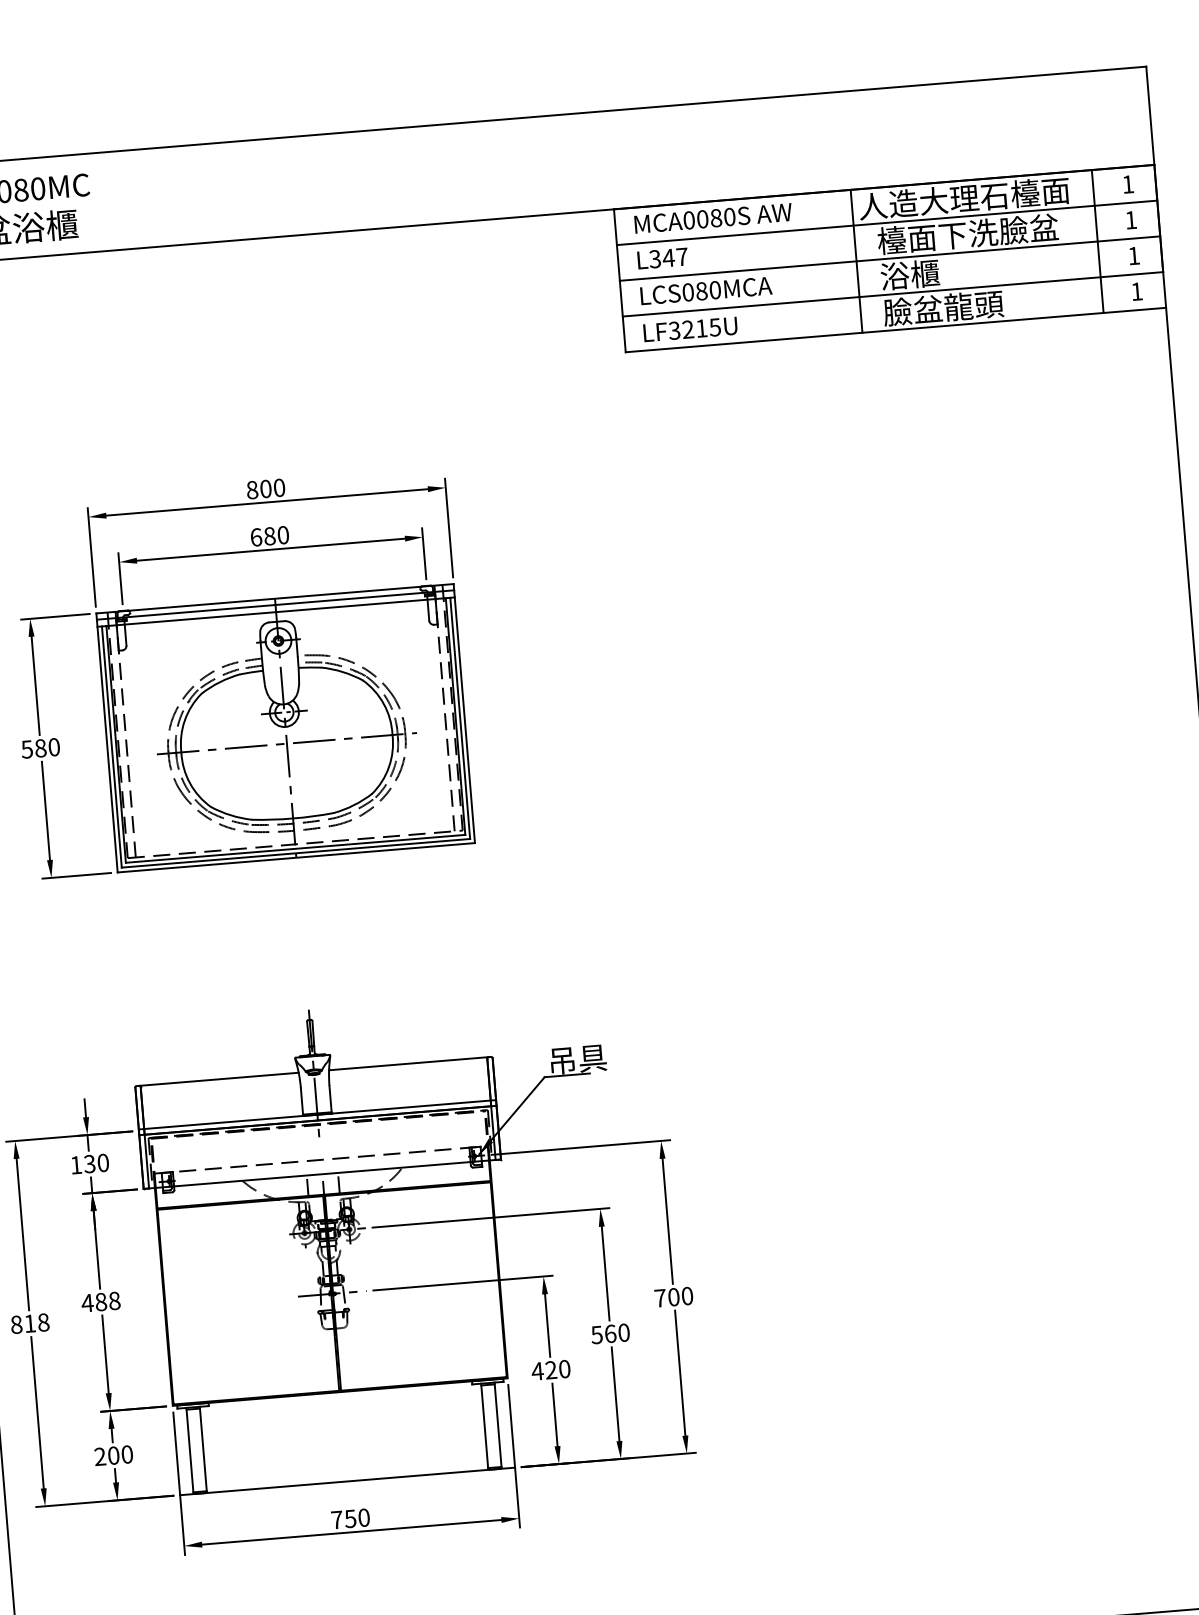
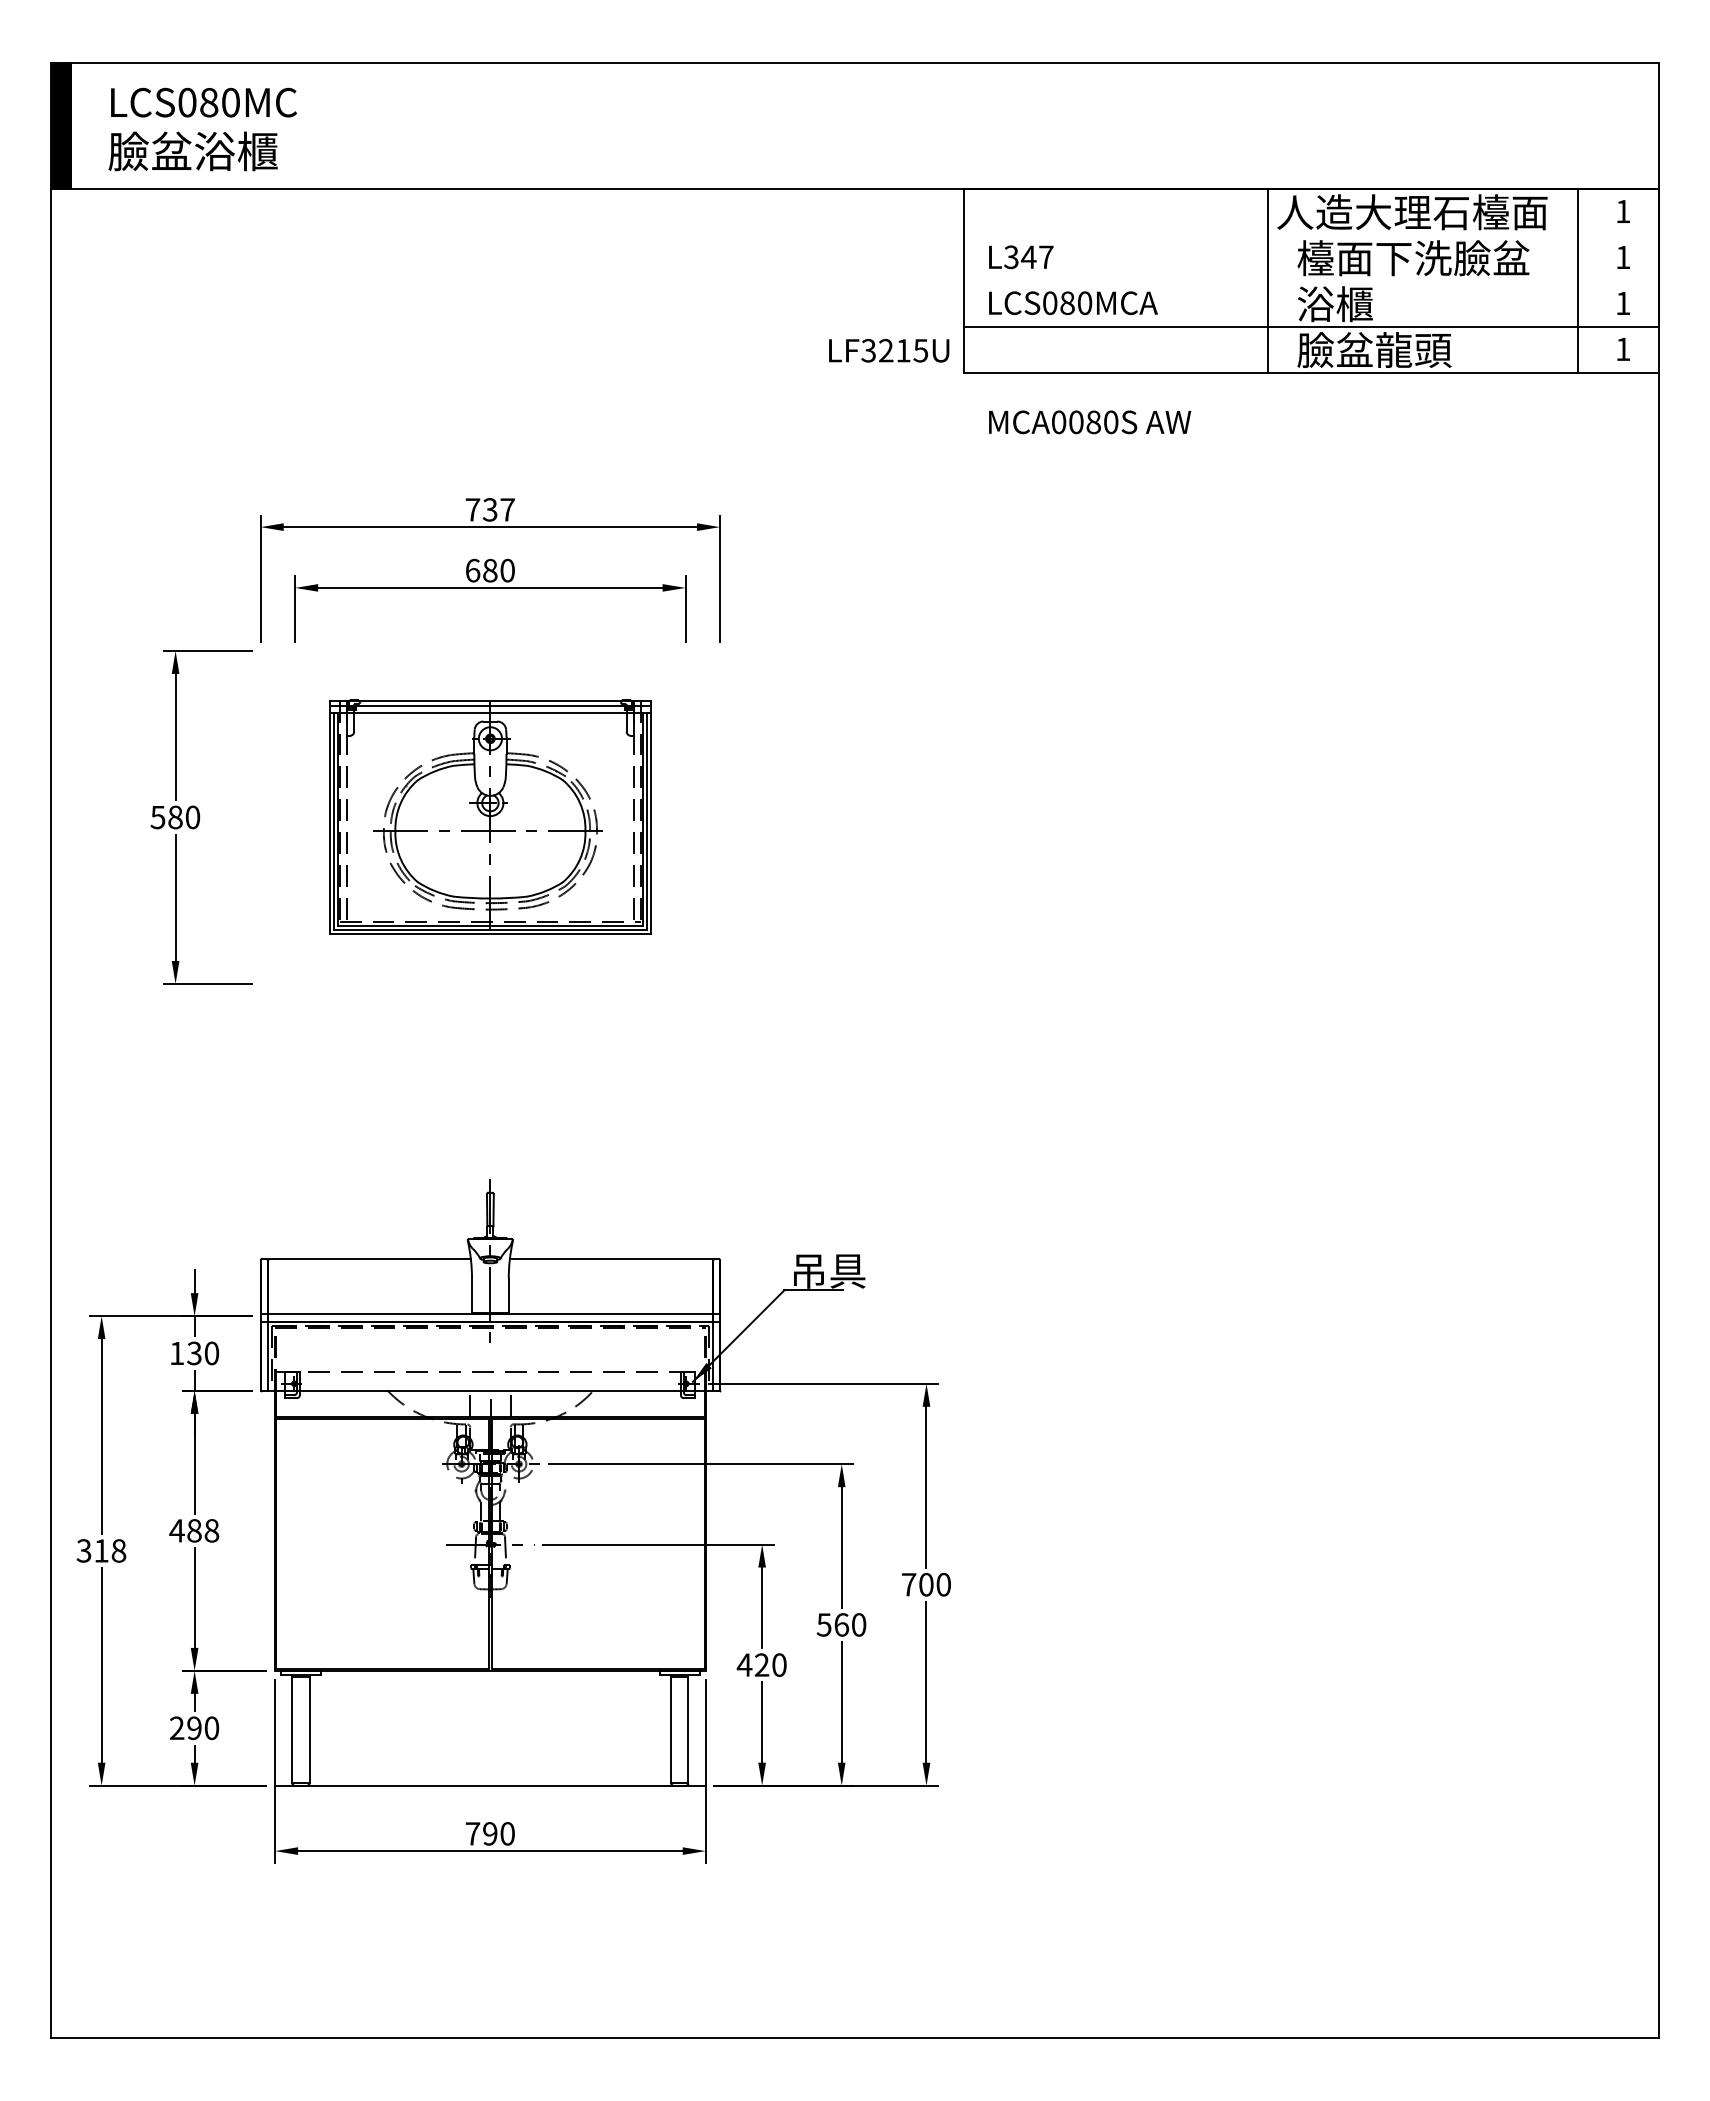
text: (713, 218) -> (1090, 422), moved
line: (887, 223) -> (1311, 235), removed
line: (890, 258) -> (1311, 281), removed
text: (690, 329) -> (889, 350), moved
text: (265, 488) -> (489, 509), 800 -> 737
part: (285, 727) -> (490, 816), size x0.7
text: (16, 1324) -> (83, 1550), 818 -> 318
text: (113, 1455) -> (194, 1728), 200 -> 290
text: (349, 1518) -> (489, 1833), 750 -> 790

